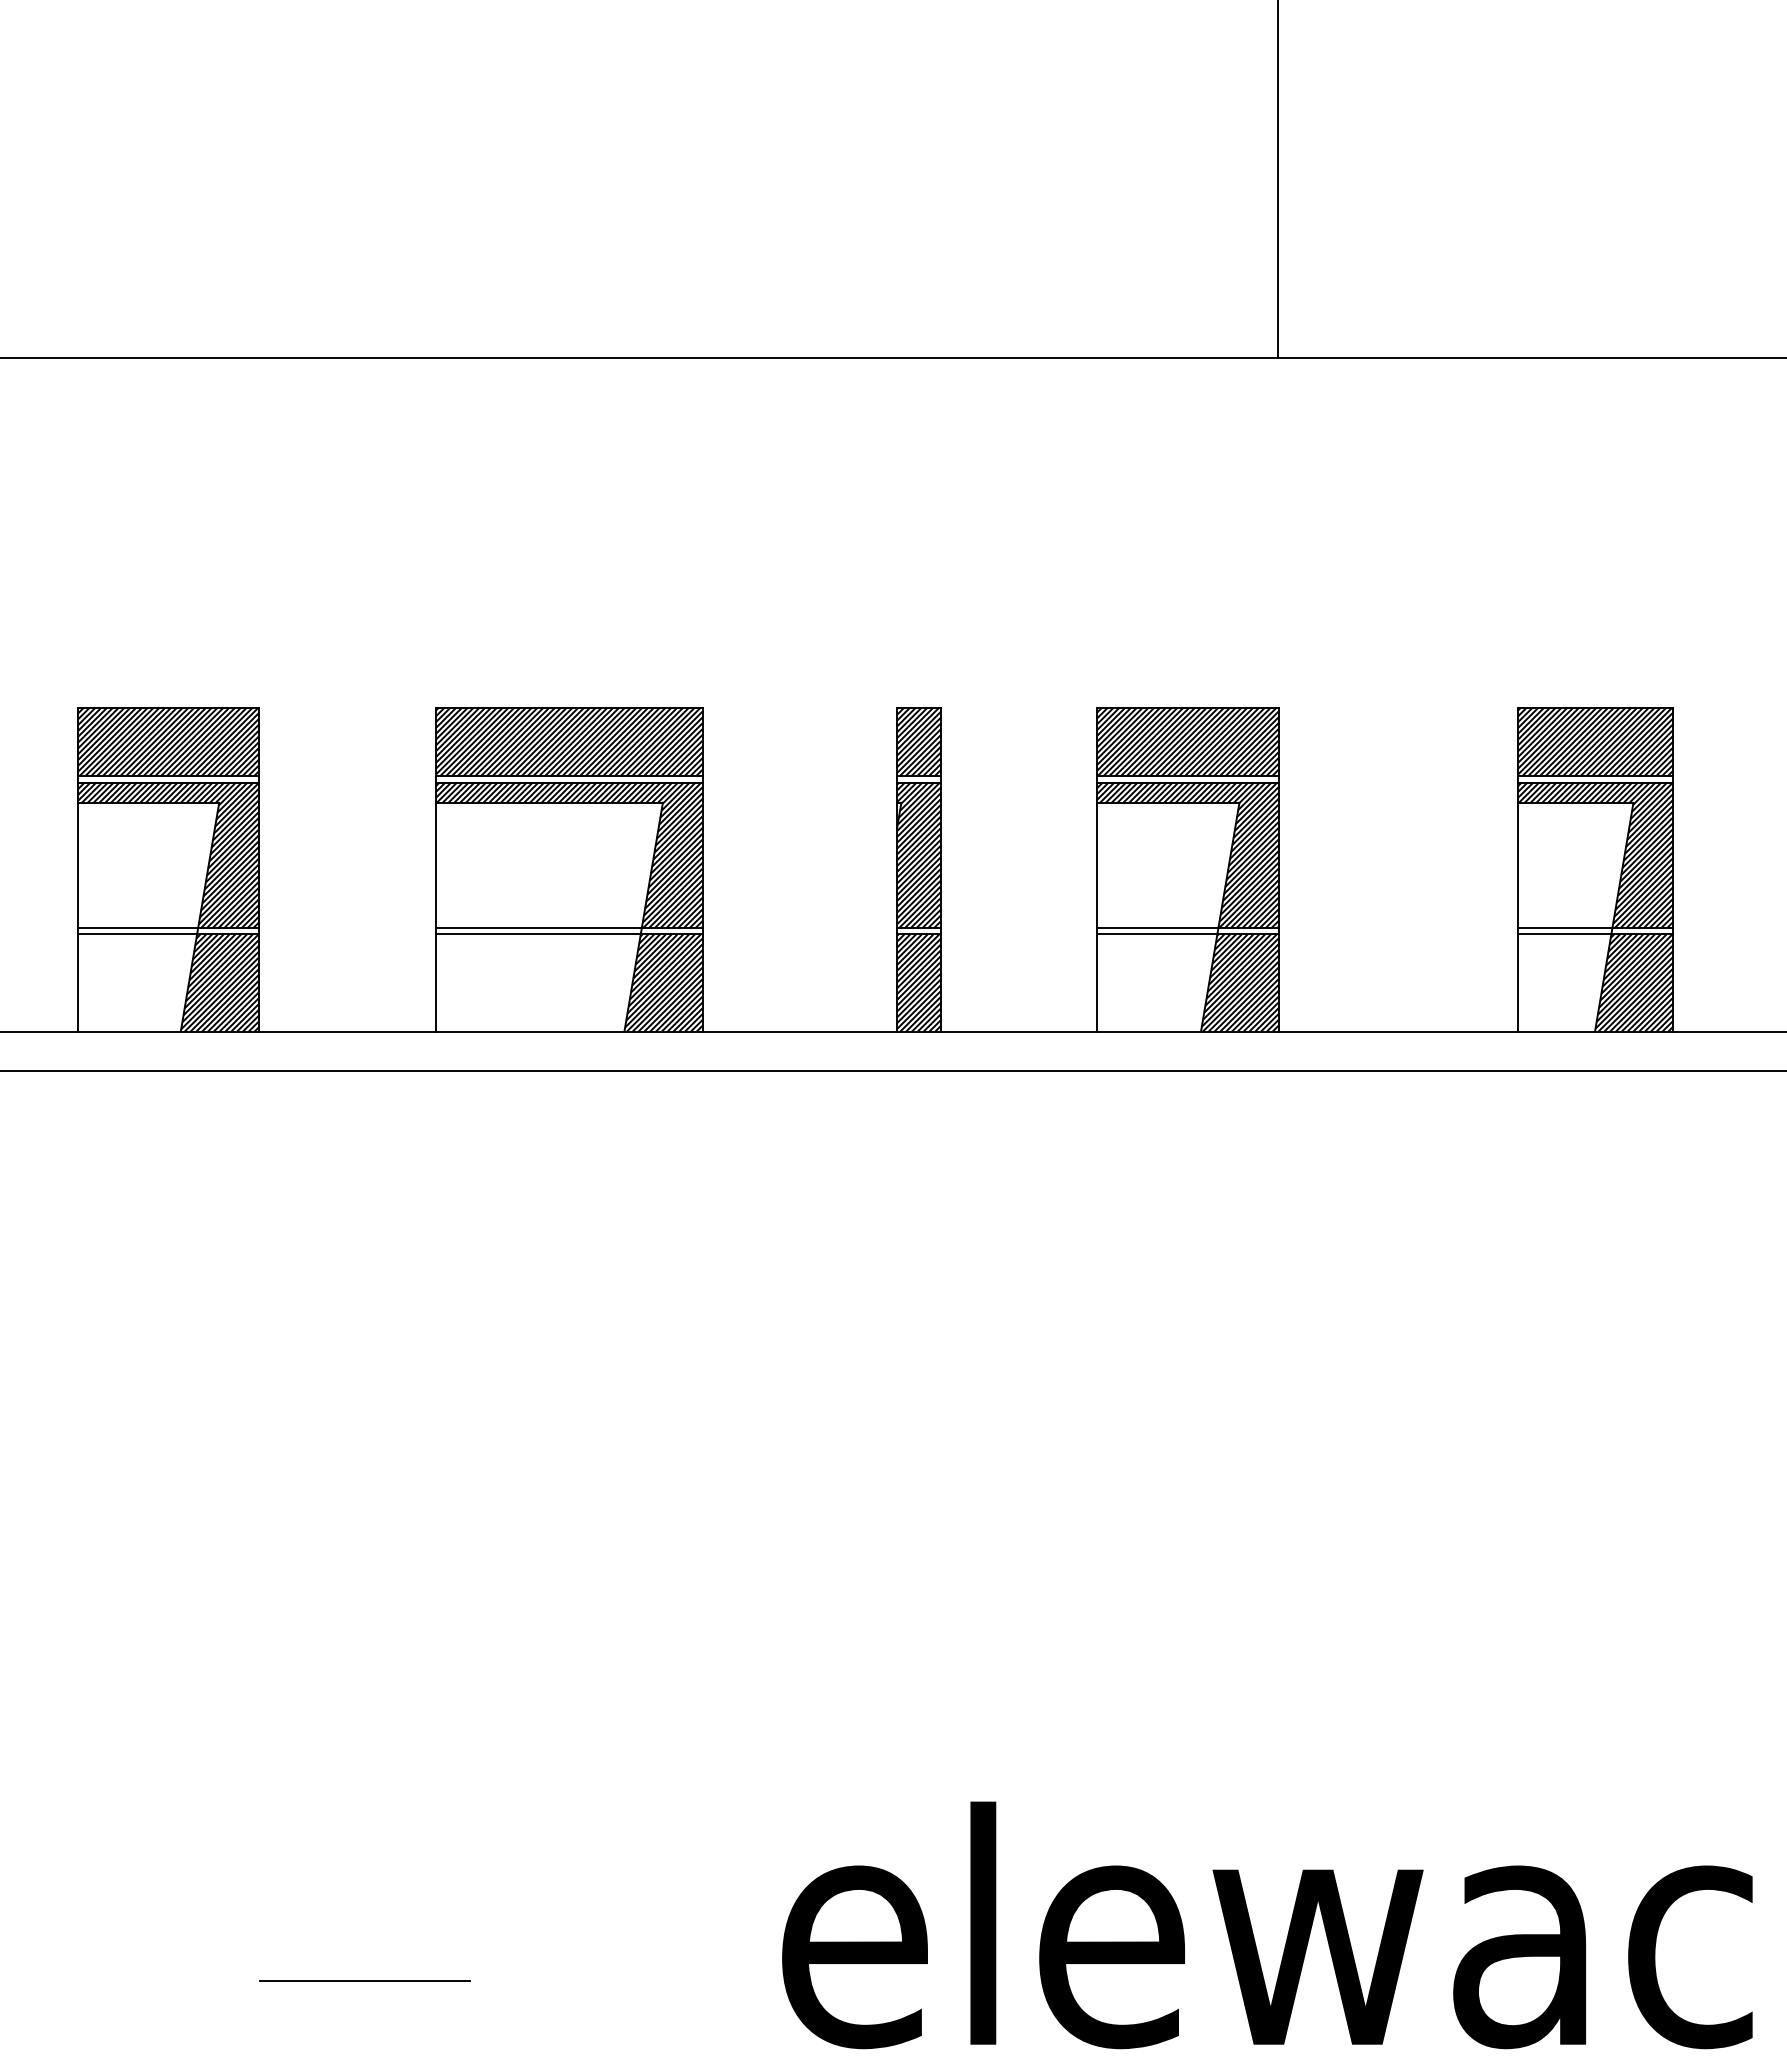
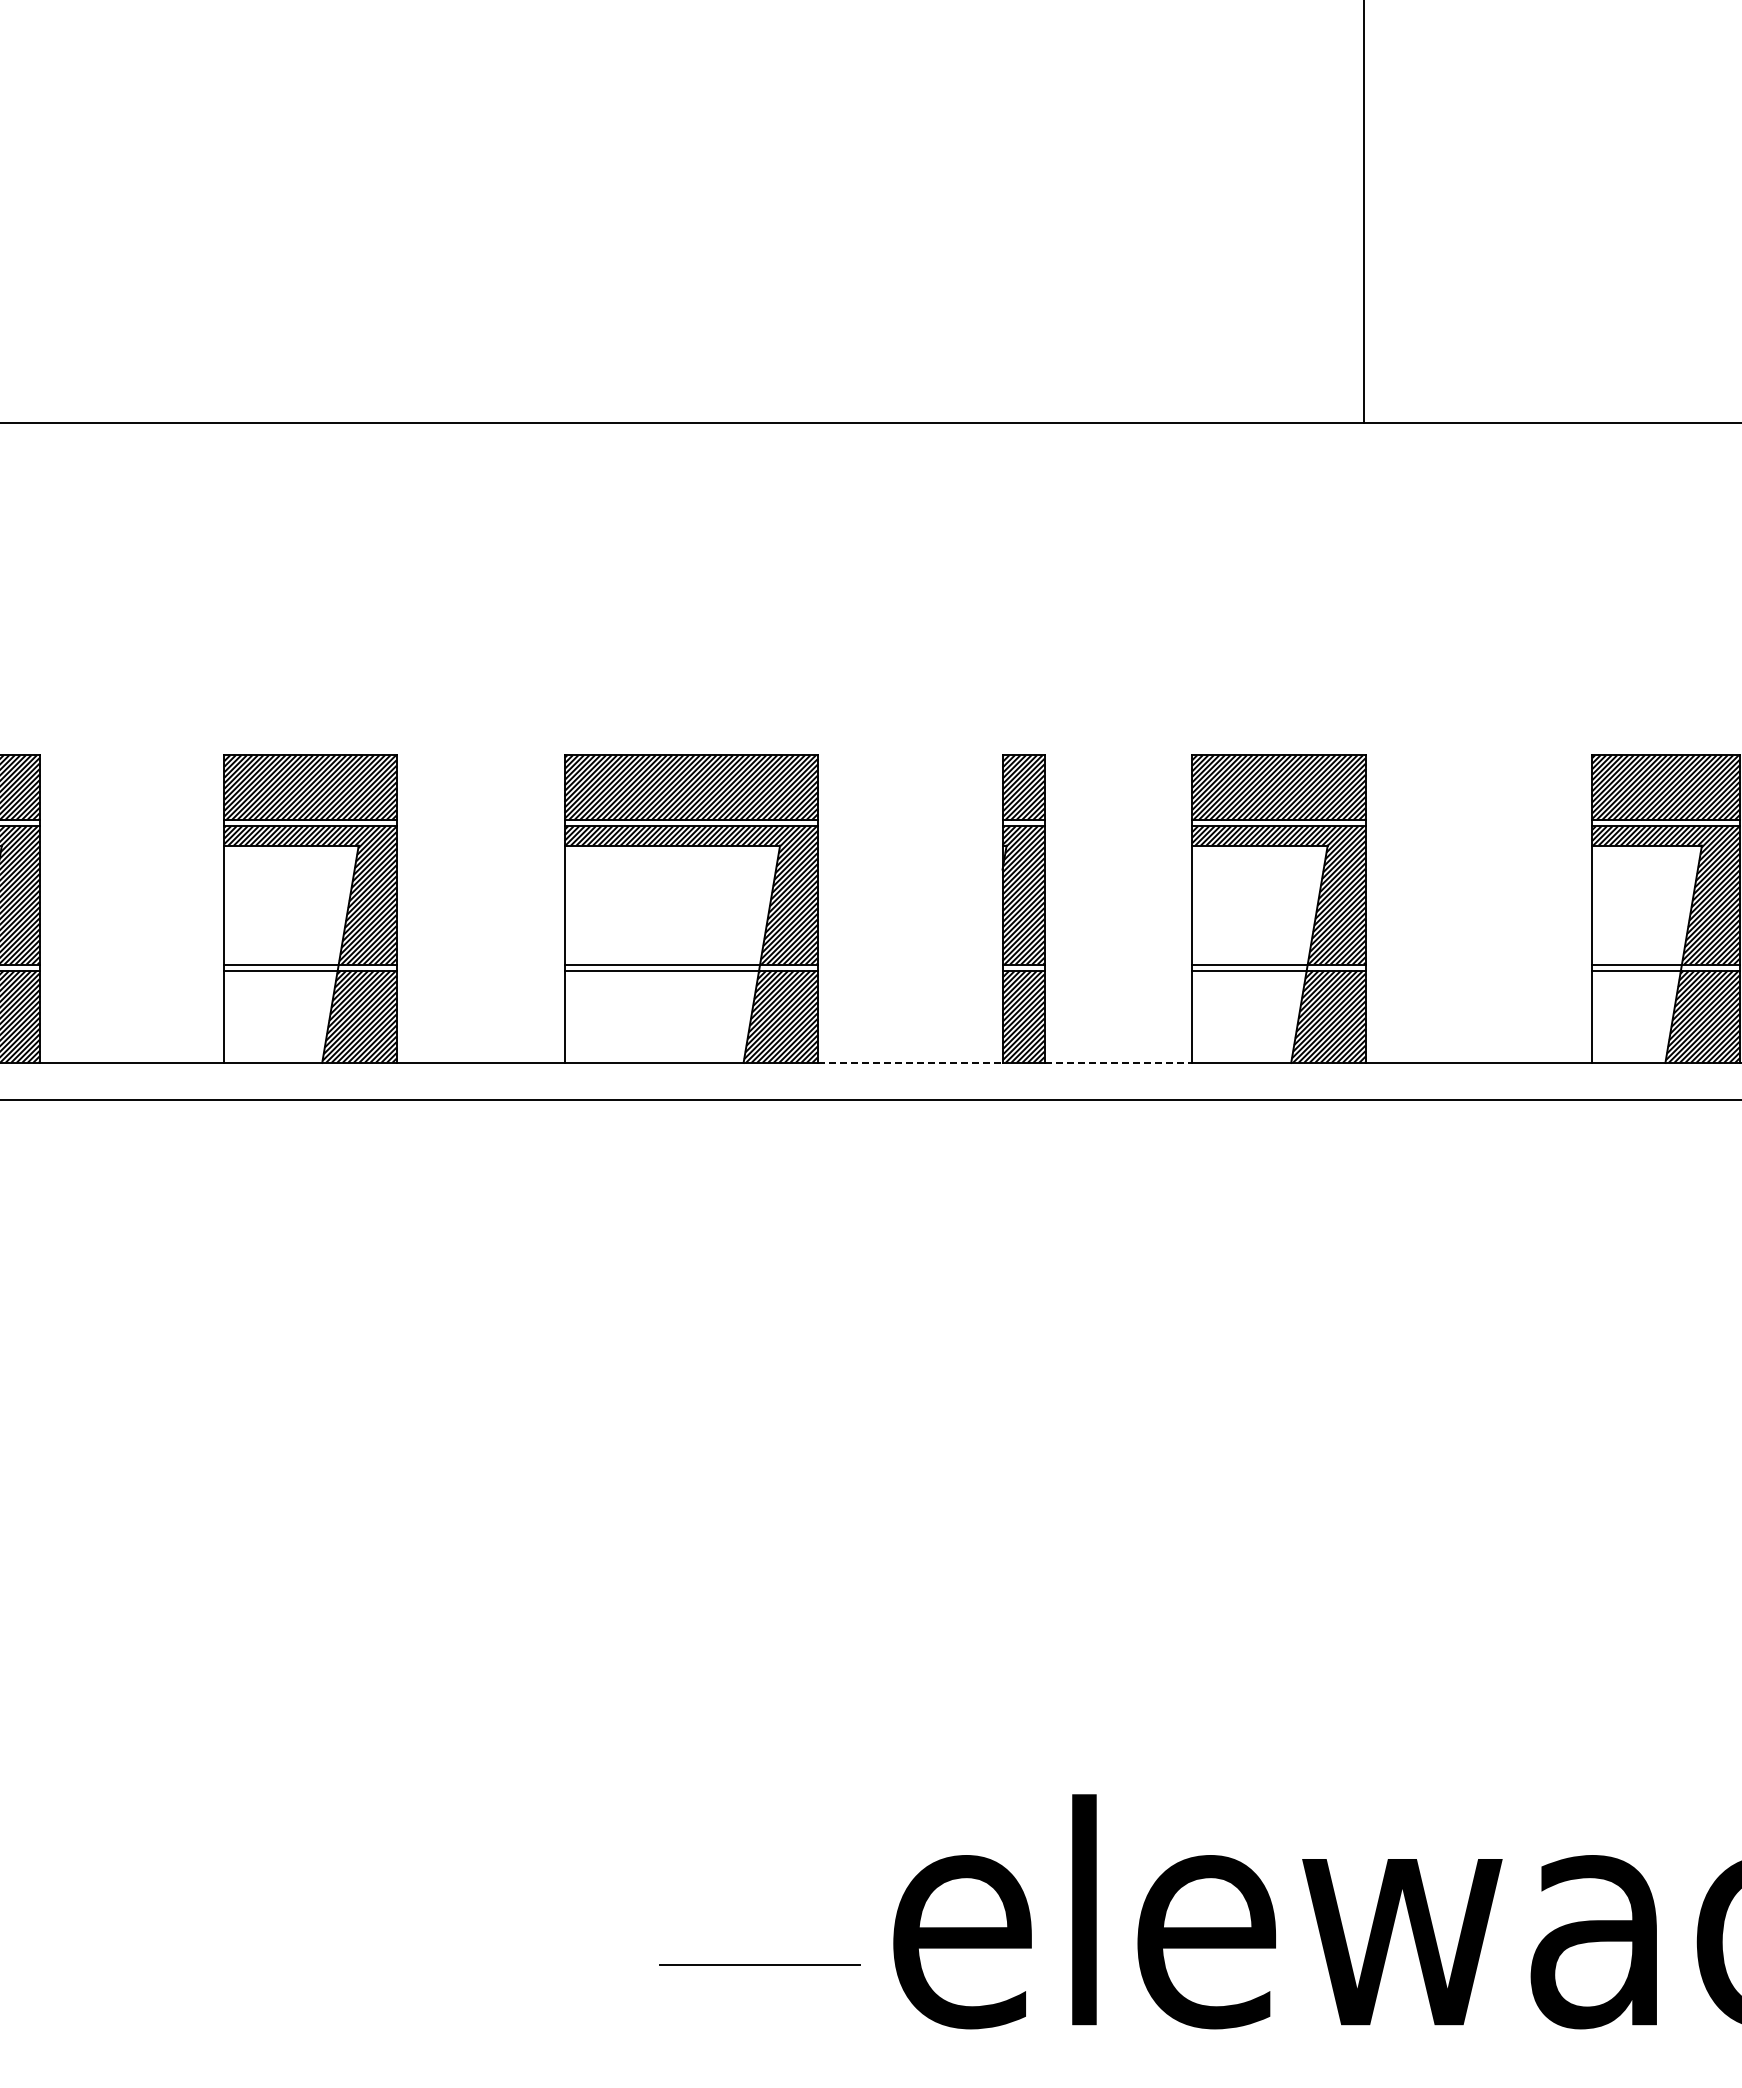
line: (800, 1032) -> (910, 1063), solid -> dashed
line: (1019, 1032) -> (1118, 1063), solid -> dashed
line: (364, 1980) -> (759, 1964), moved

